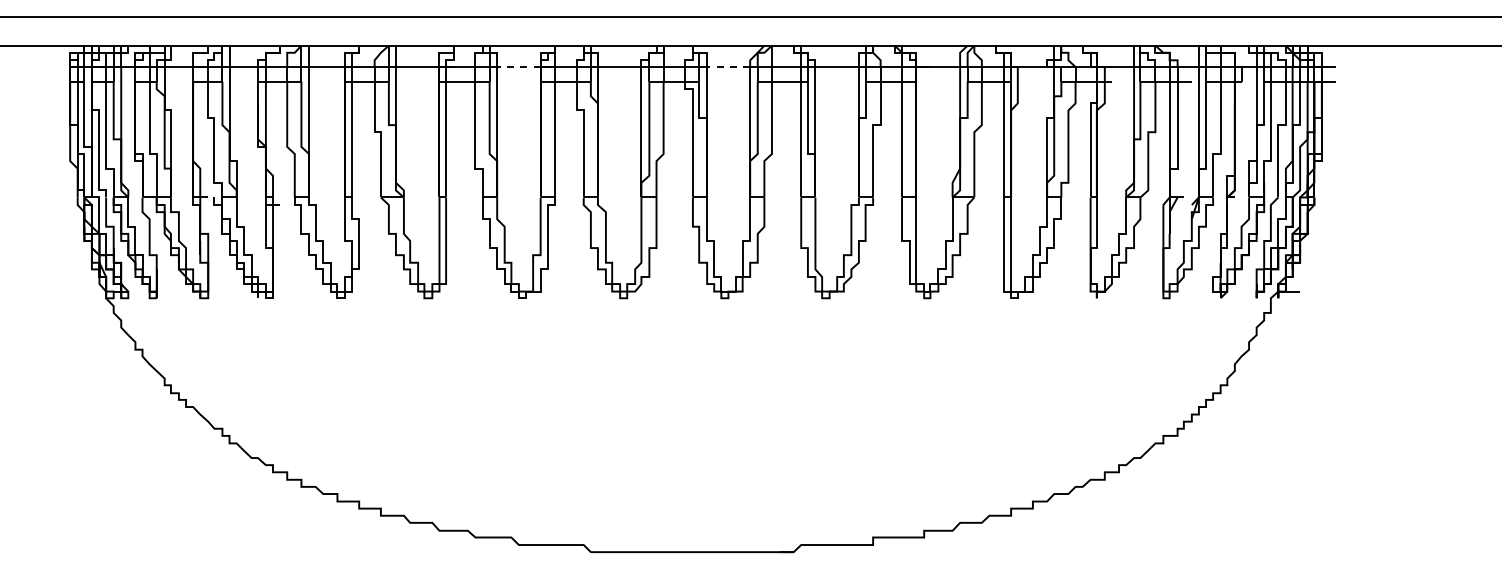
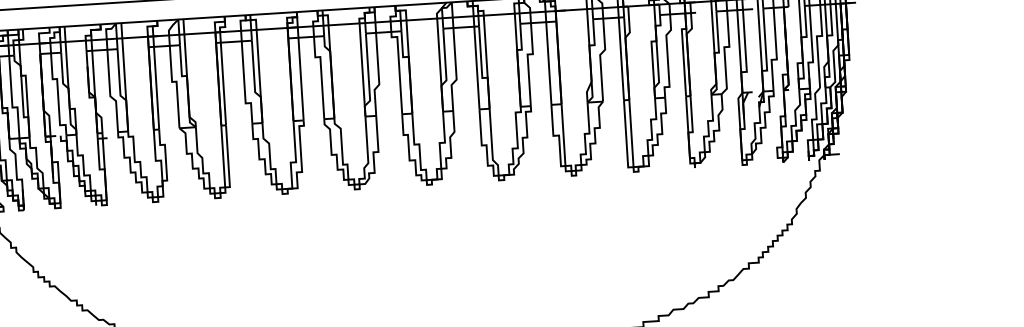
line: (518, 67) -> (271, 29), dashed -> solid
line: (728, 67) -> (421, 19), dashed -> solid

